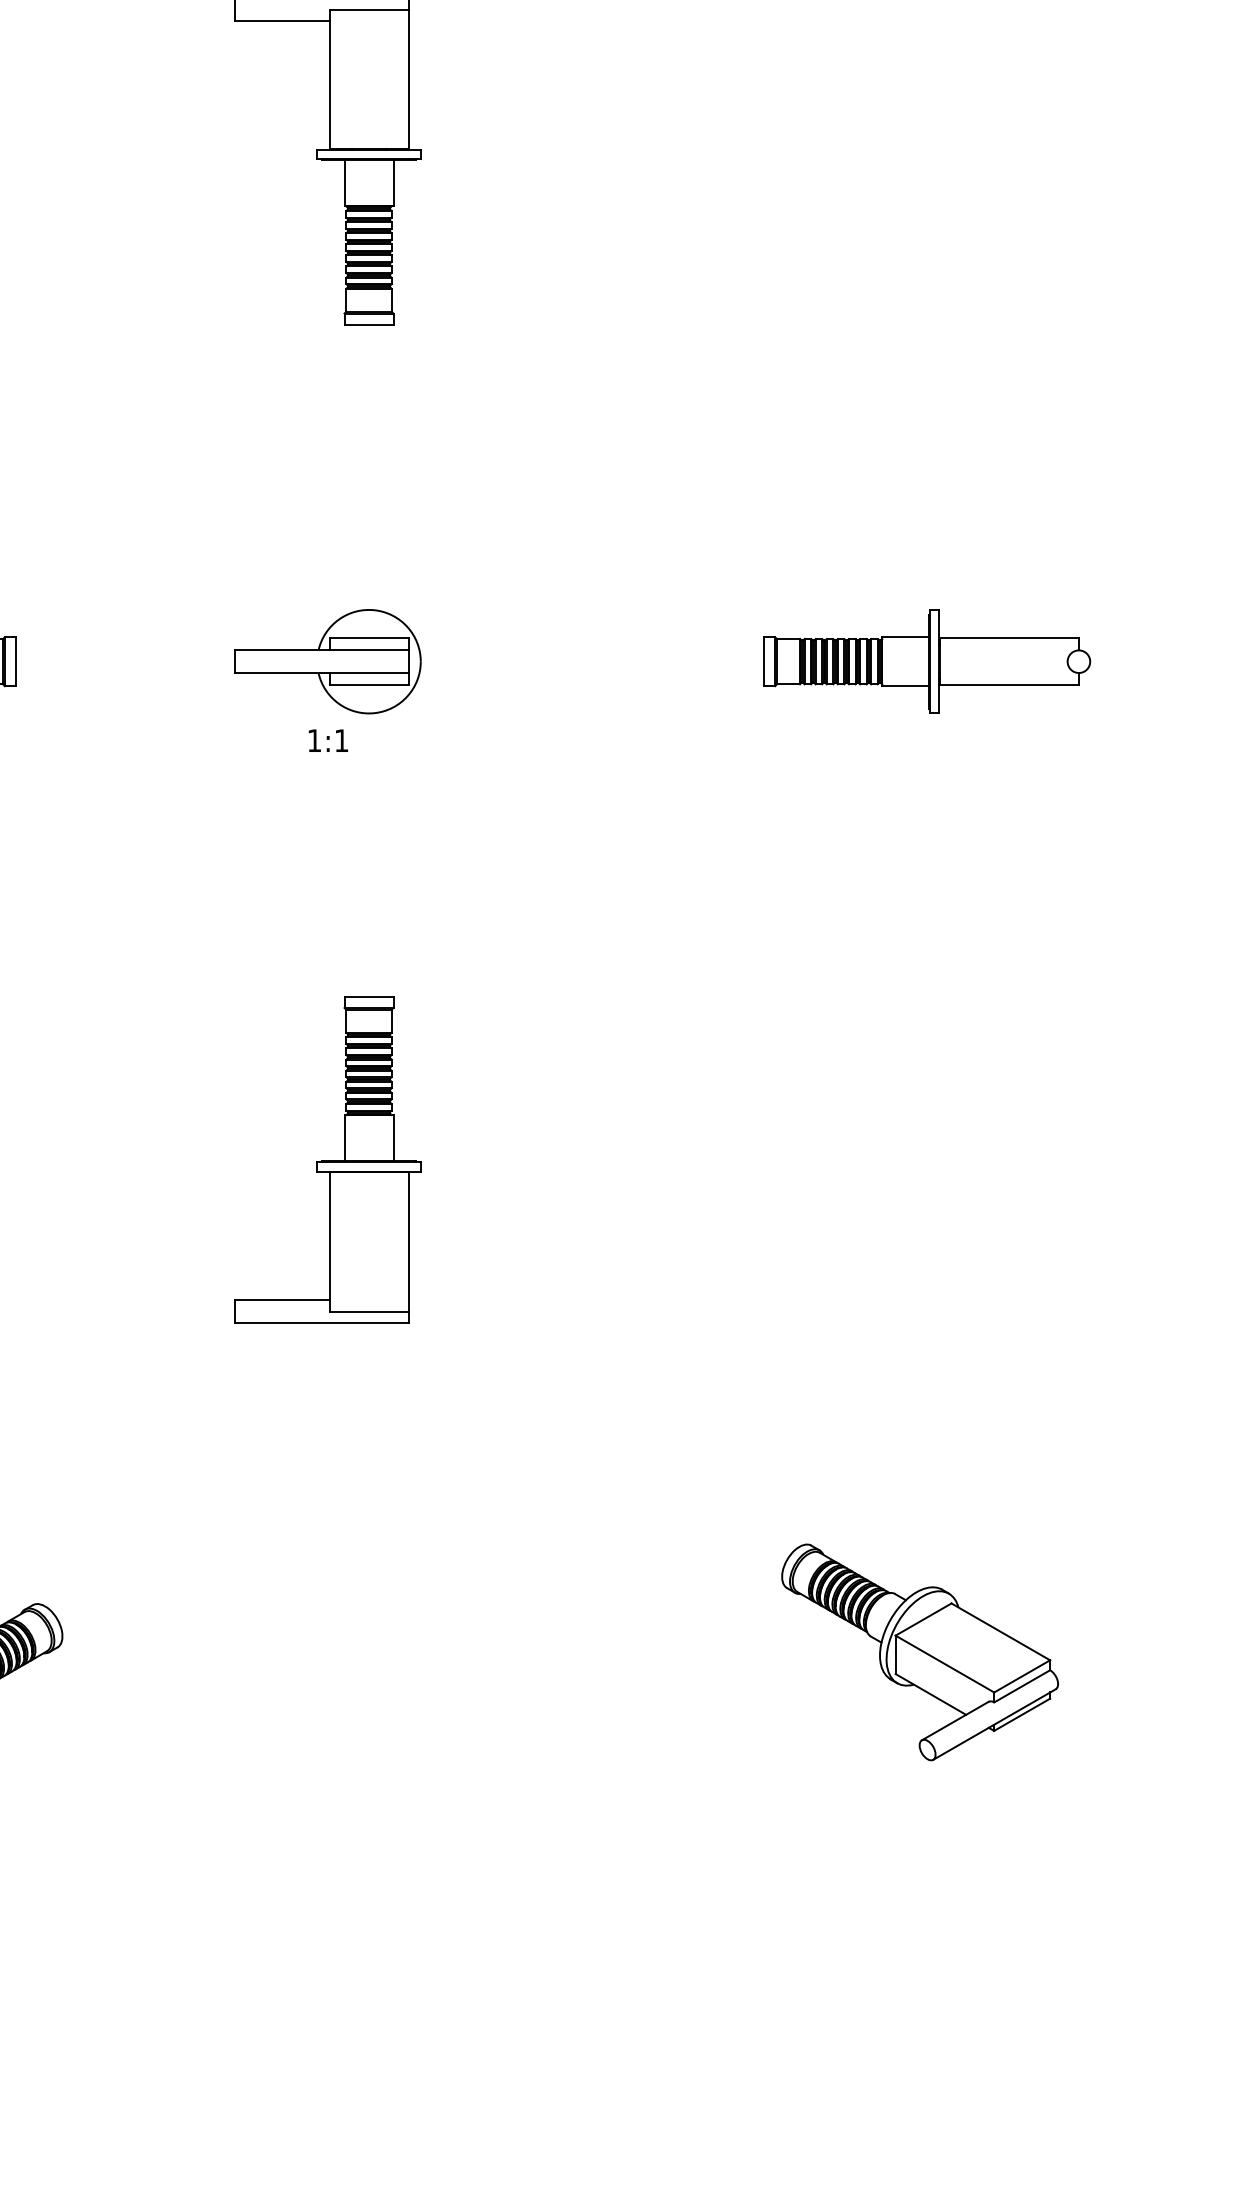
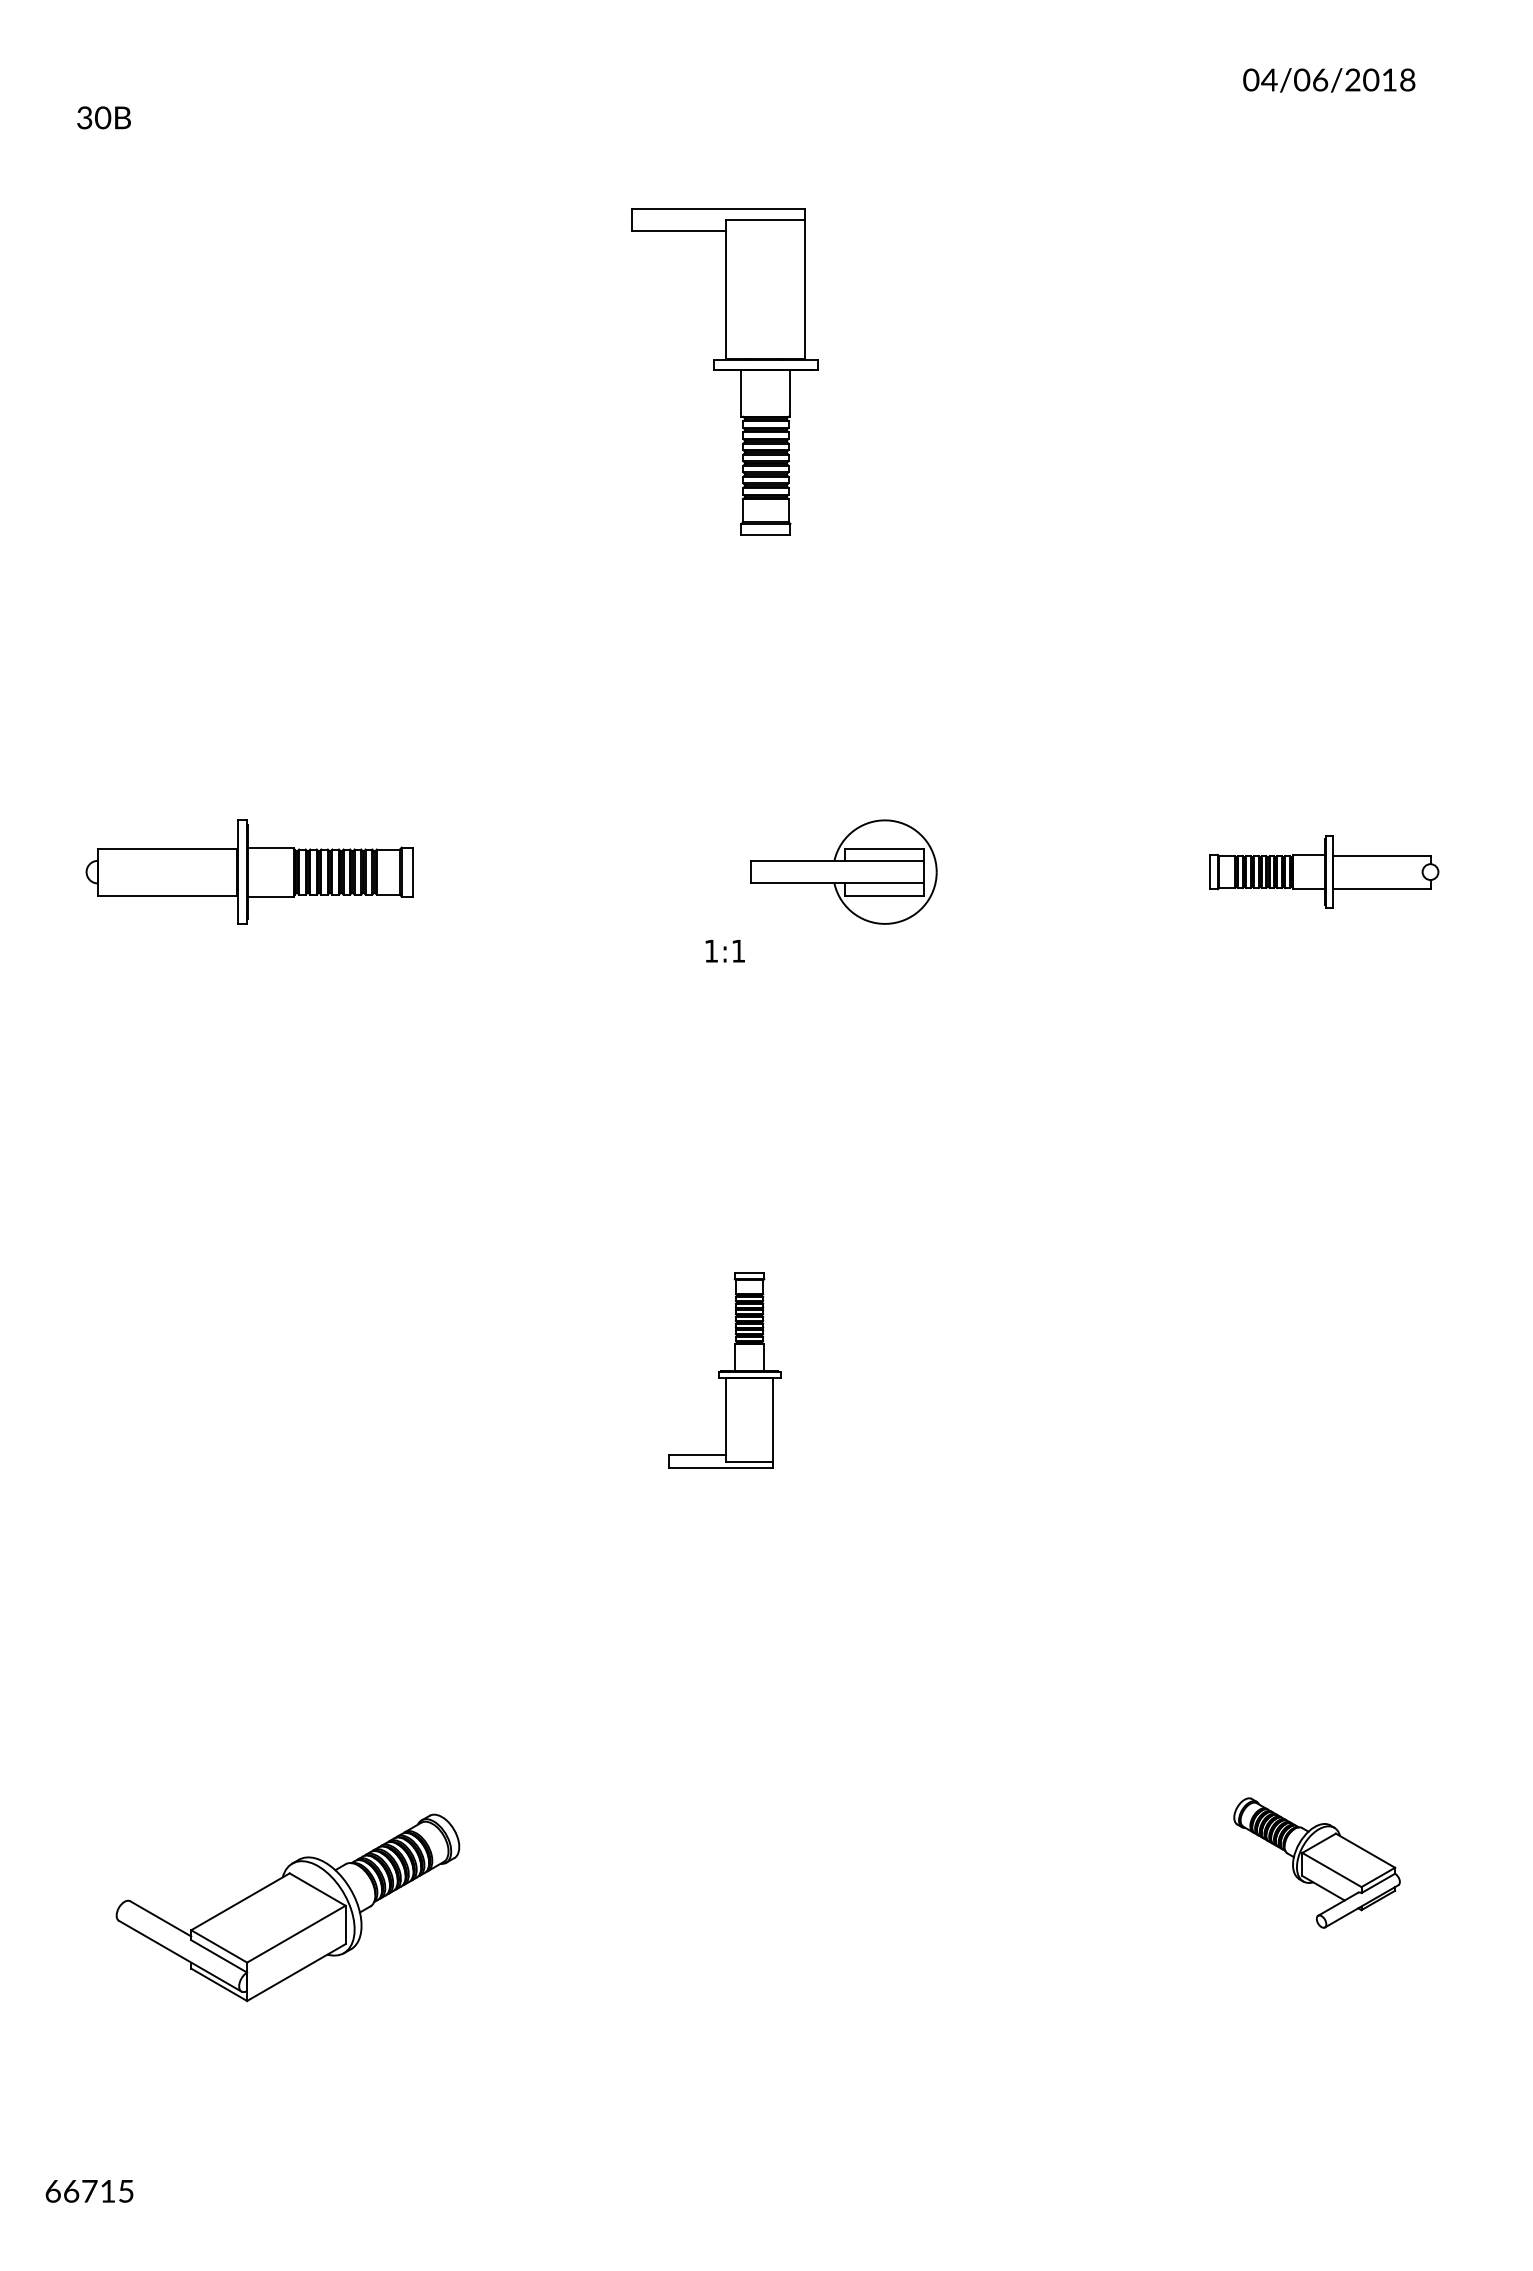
part: (327, 661) -> (843, 871), moved
part: (927, 661) -> (1324, 871), size x0.7
part: (327, 1159) -> (724, 1370), size x0.6
part: (919, 1651) -> (1316, 1862), size x0.6

